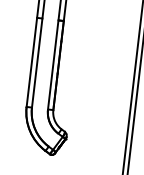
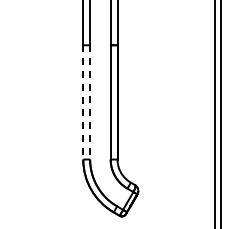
line: (32, 62) -> (83, 102), solid -> dashed
line: (37, 63) -> (90, 102), solid -> dashed

